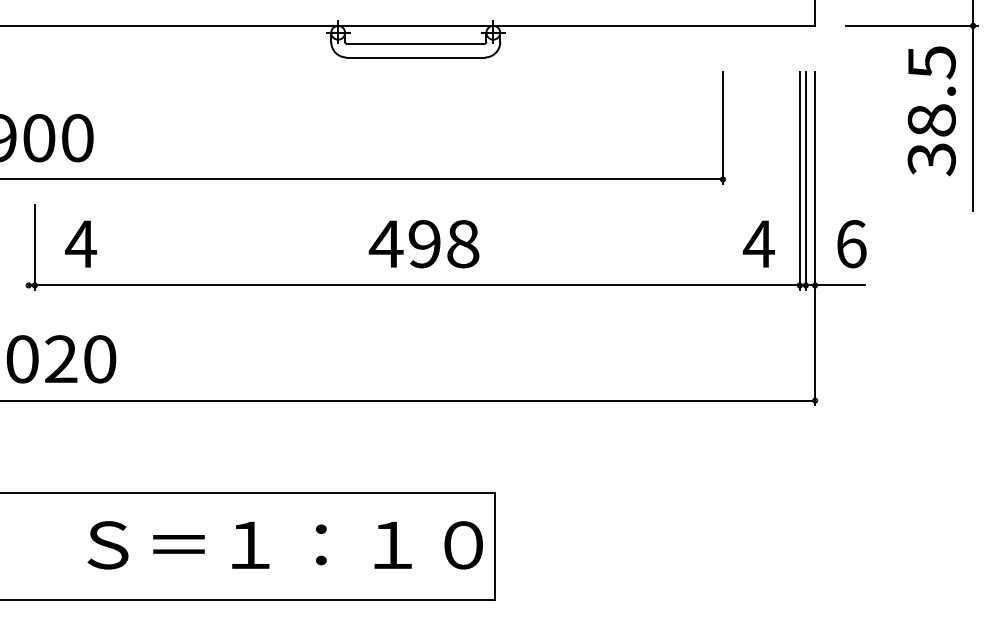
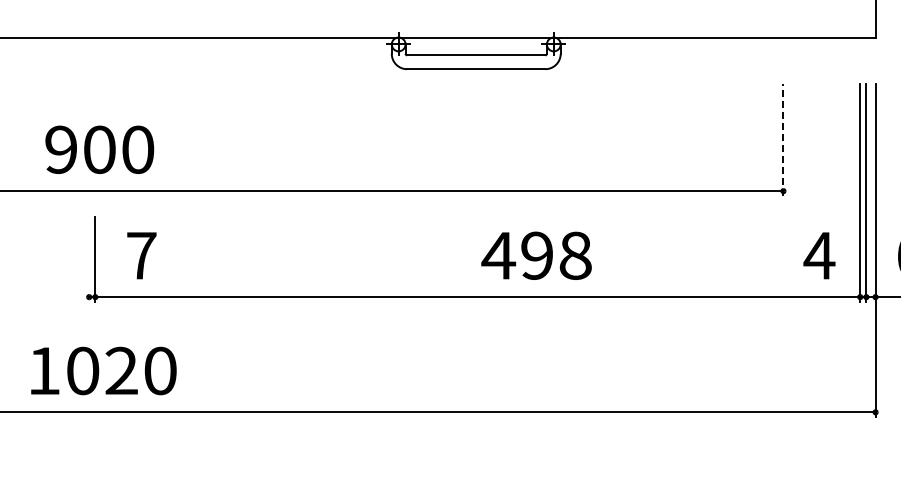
line: (722, 127) -> (782, 139), solid -> dashed
text: (81, 243) -> (141, 255), 4 -> 7
text: (423, 244) -> (535, 256), moved

